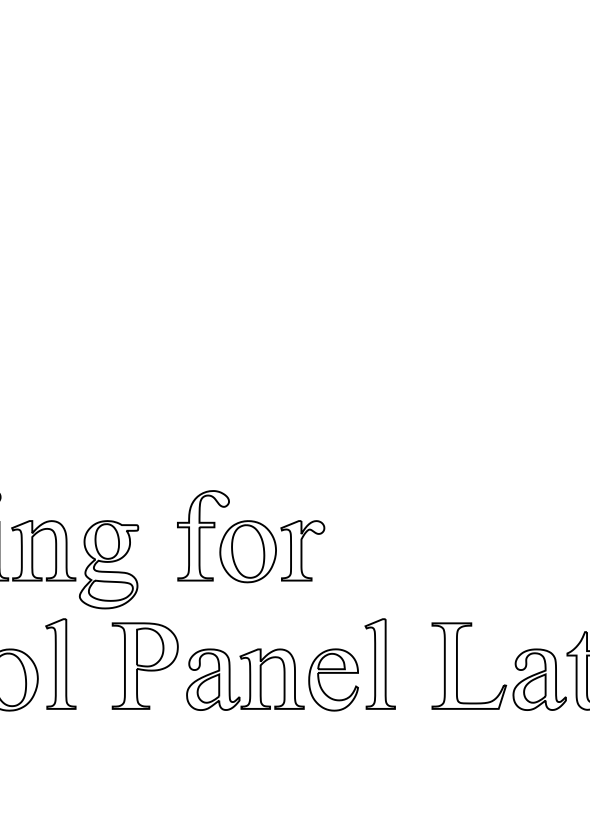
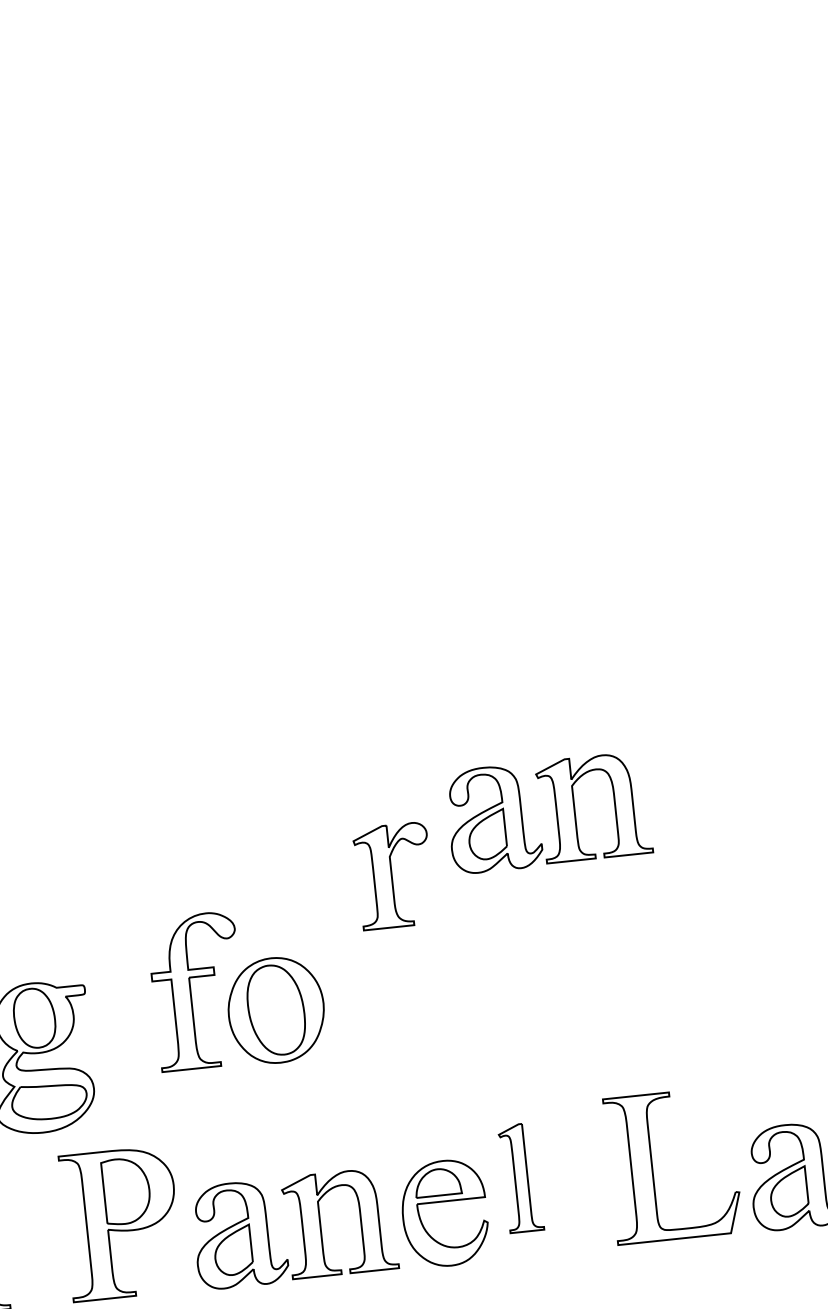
part: (418, 453) -> (548, 812), added
part: (302, 550) -> (393, 875), moved
part: (379, 663) -> (519, 1177), size x0.7

